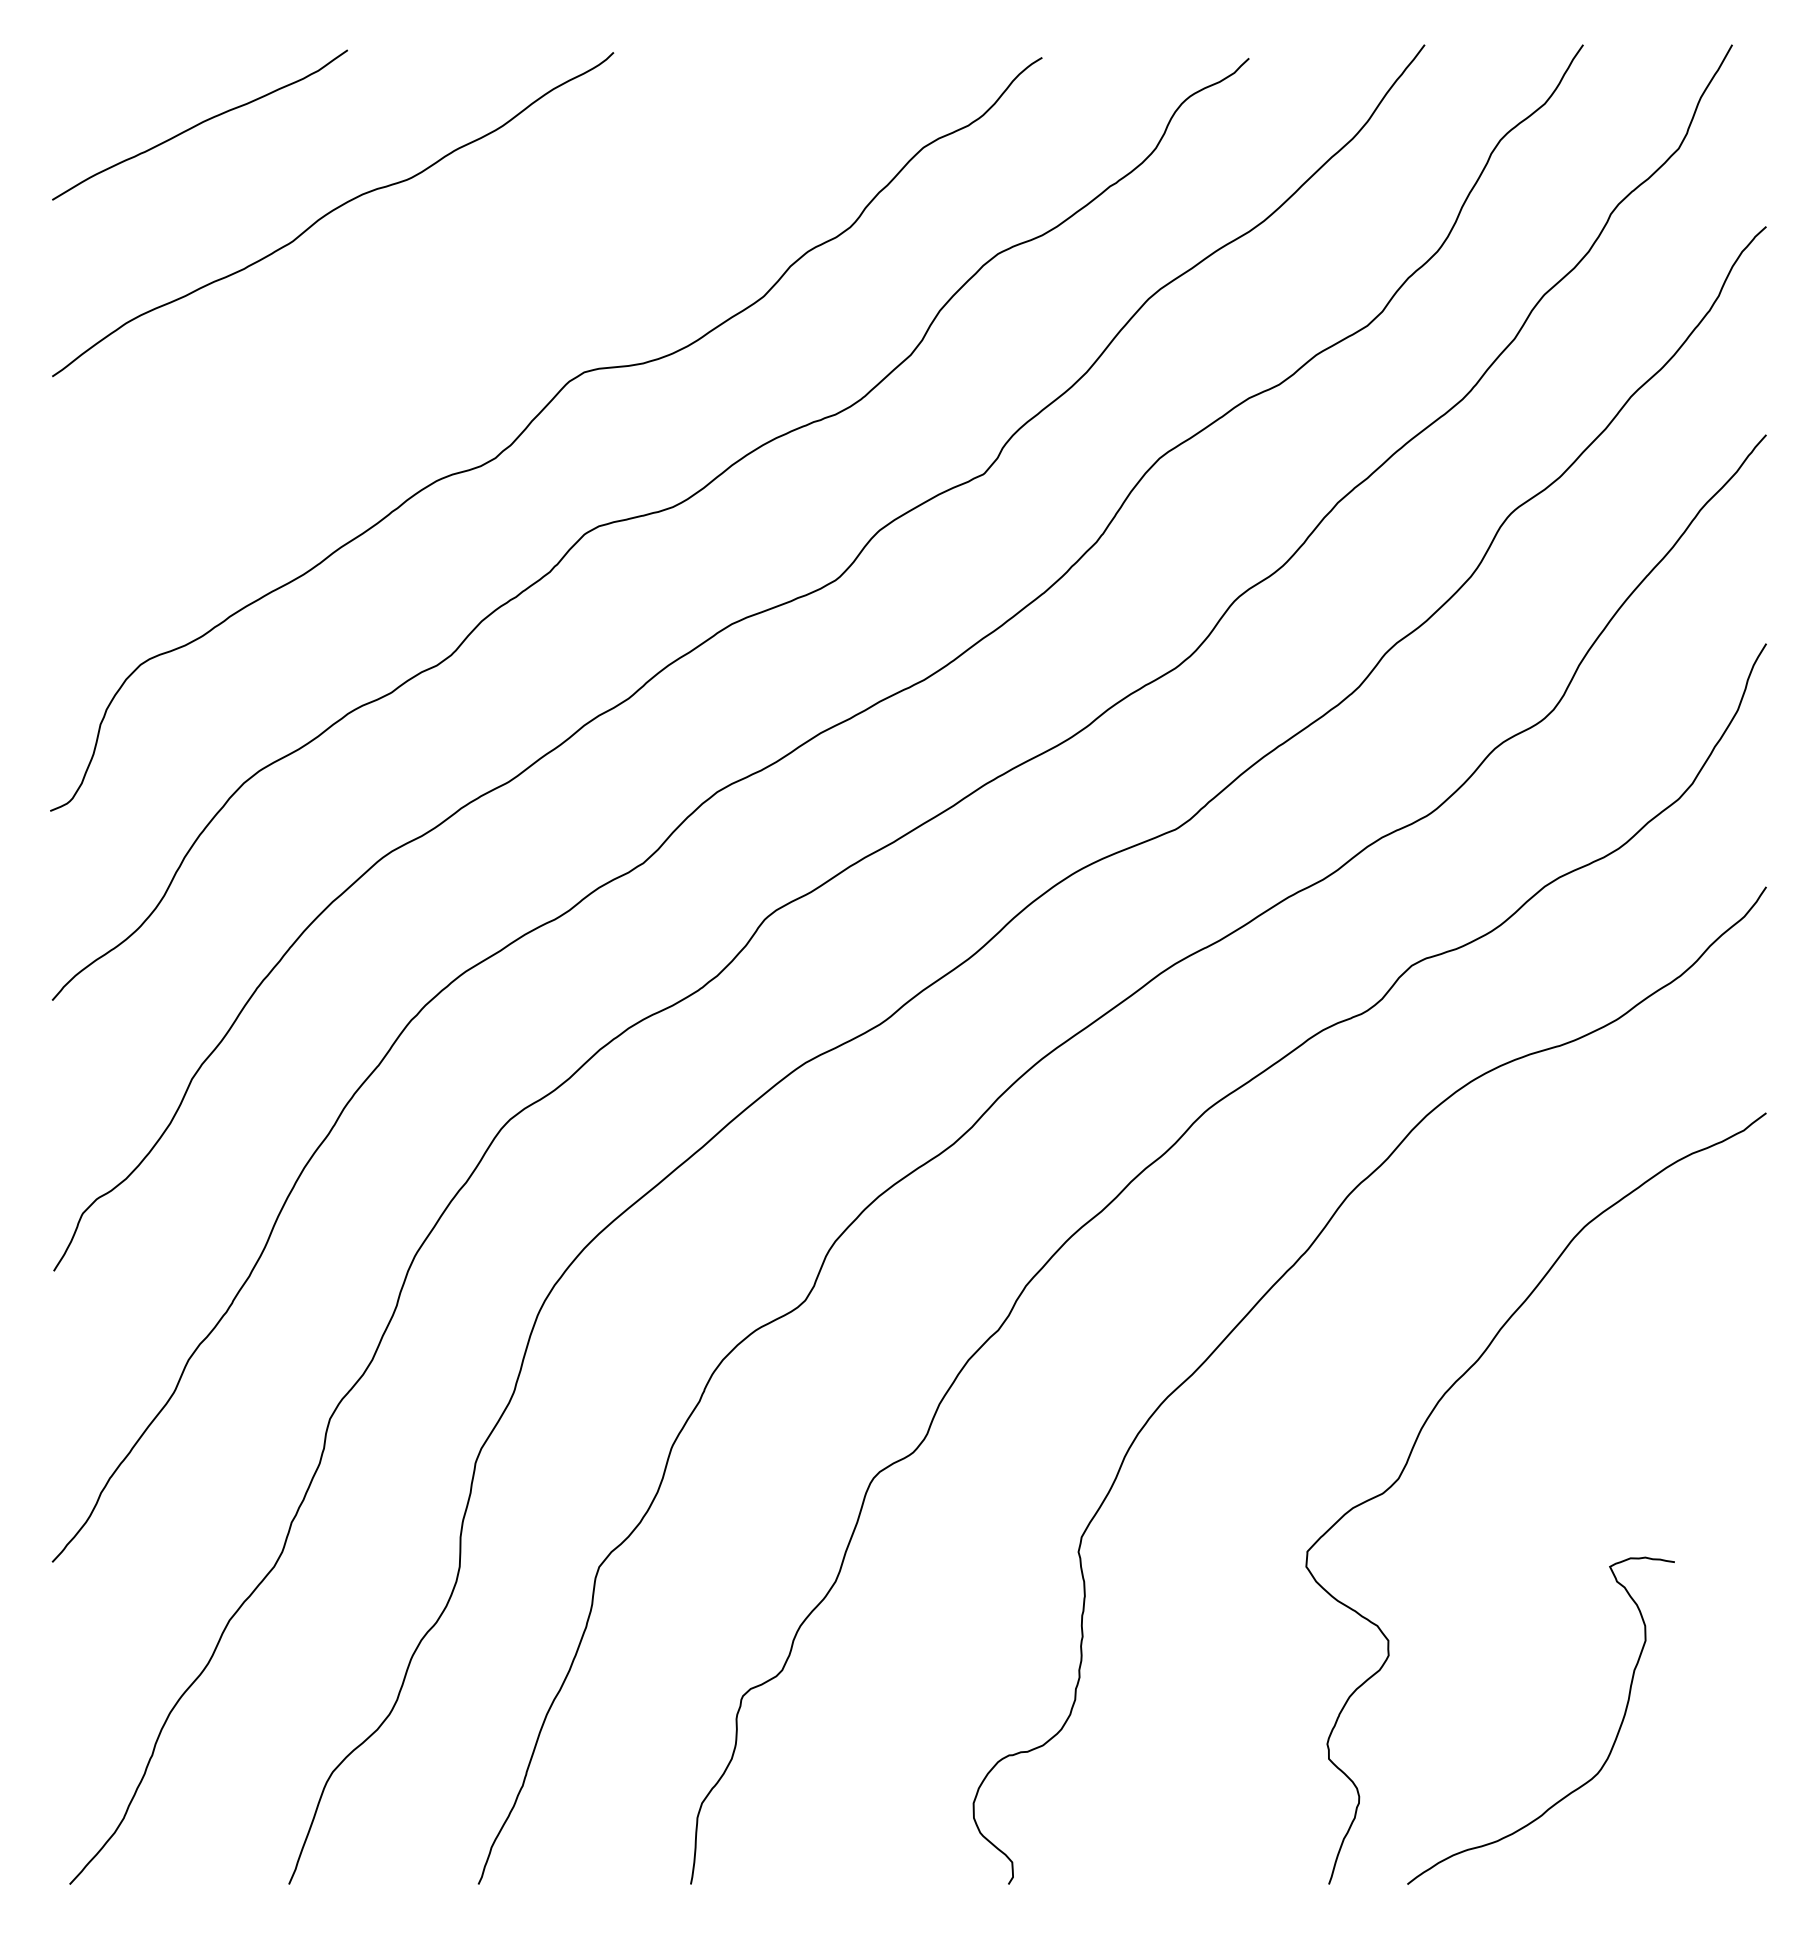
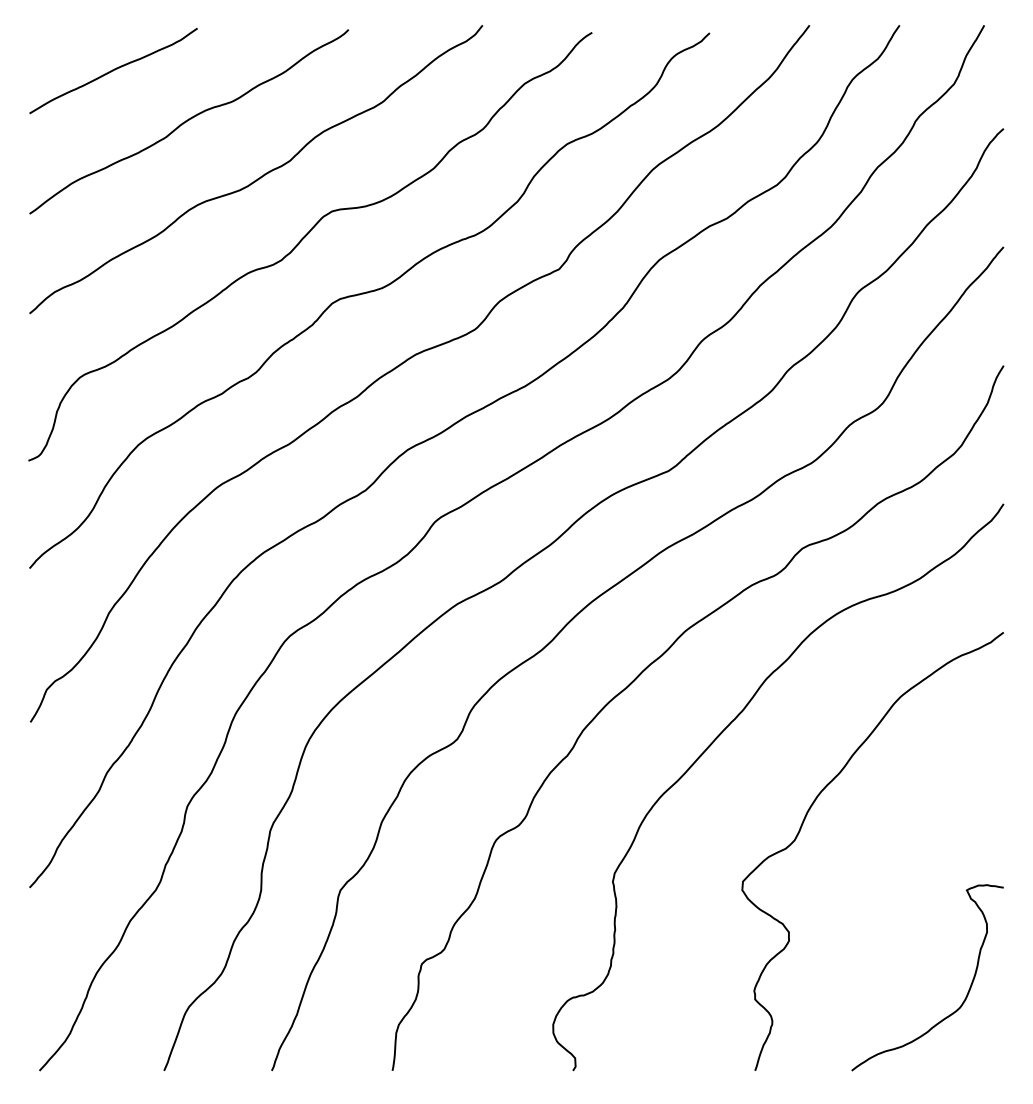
curve: (458, 310) -> (260, 176), added
curve: (1607, 1753) -> (965, 996), moved

